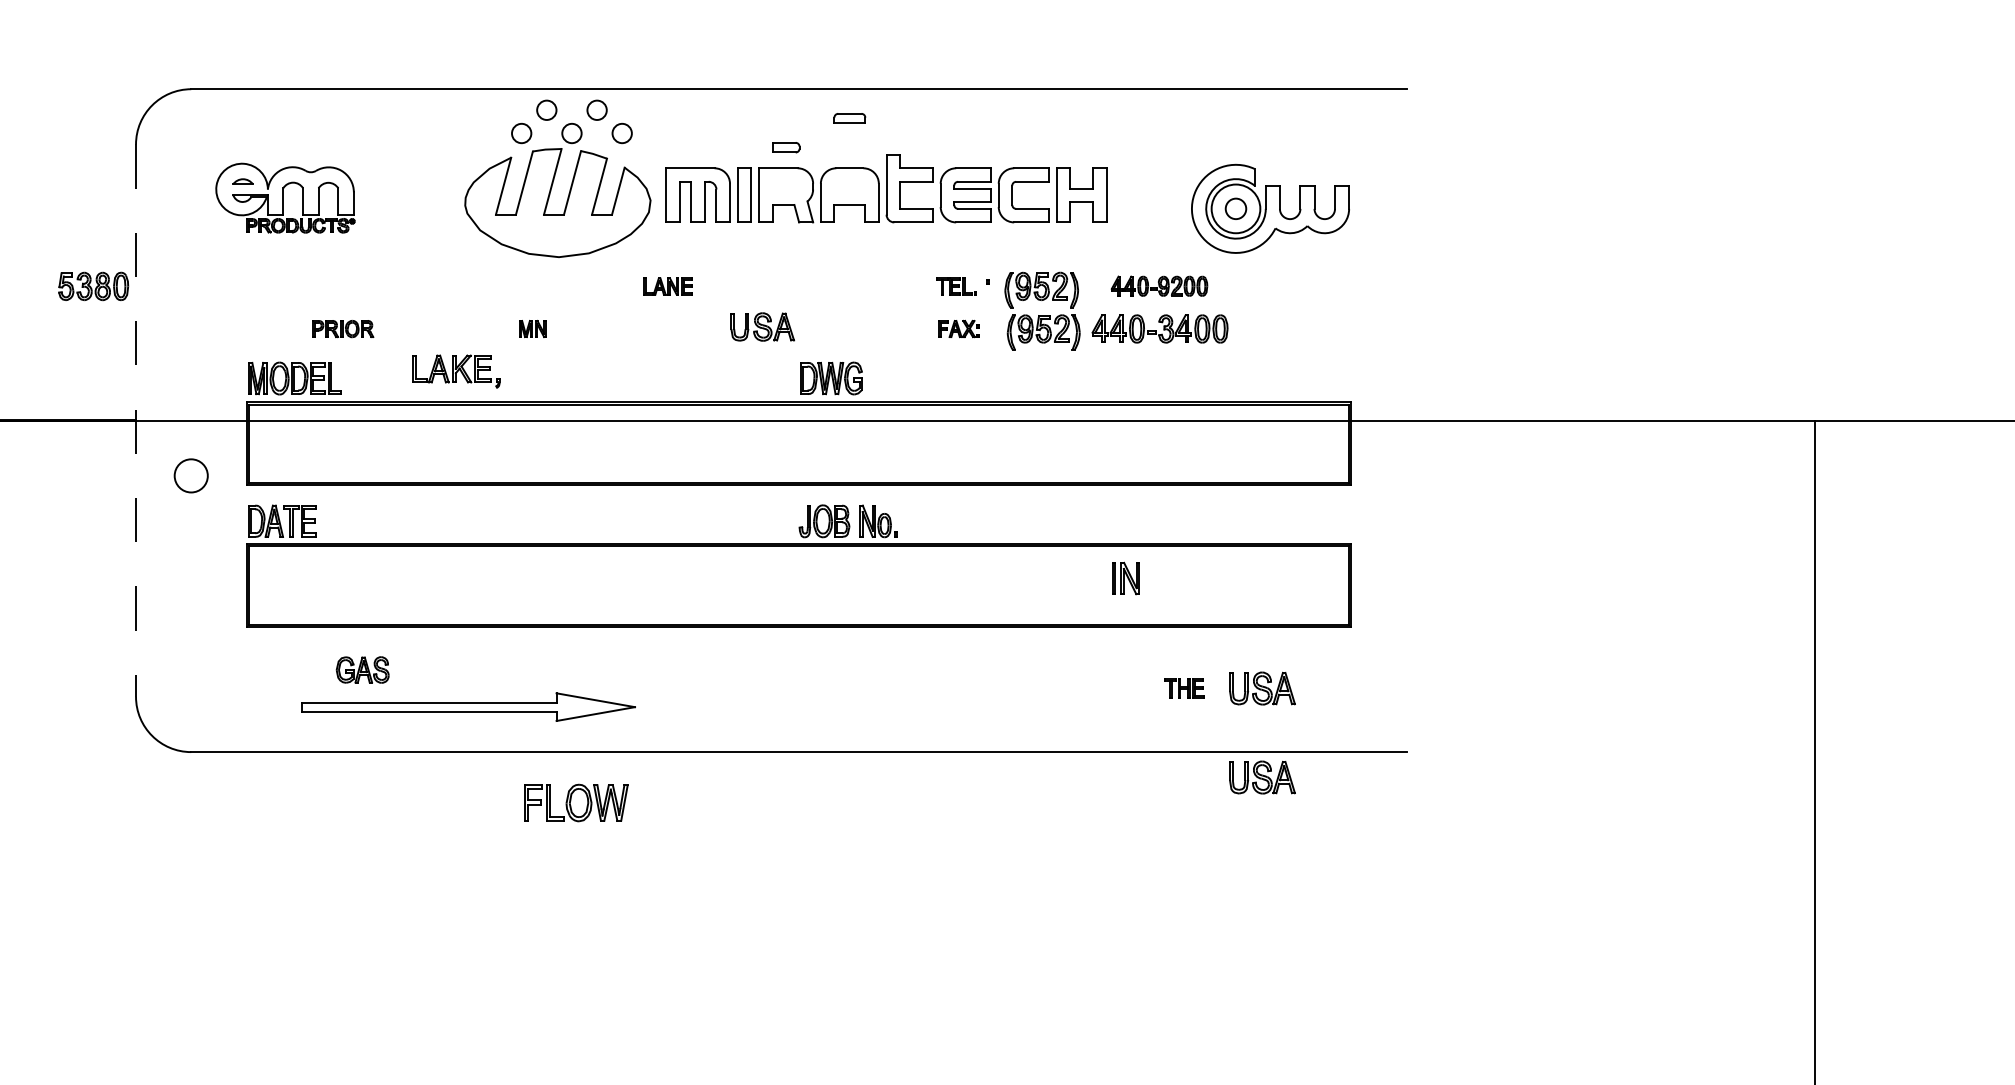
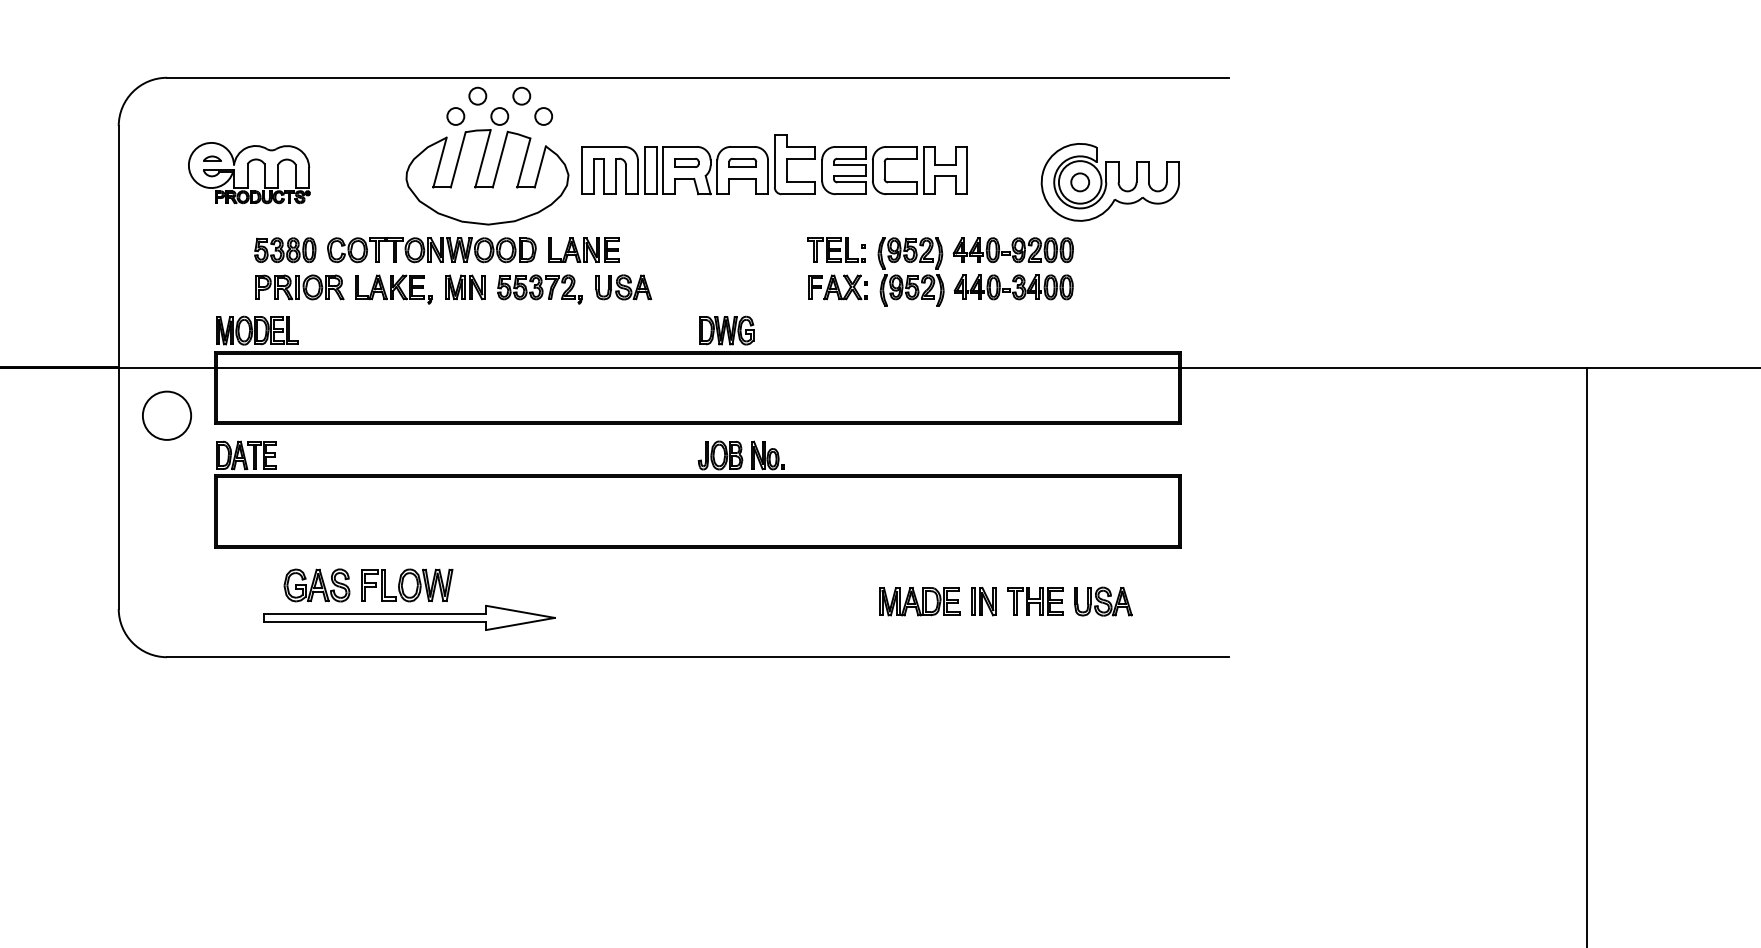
part: (849, 118) -> (742, 162), moved
part: (786, 147) -> (687, 162), moved
part: (1159, 285) -> (1013, 249), size x1.43
part: (93, 286) -> (285, 250), moved
part: (494, 286) -> (432, 250), added
part: (667, 286) -> (583, 250), size x1.67
part: (956, 286) -> (835, 250), size x1.67
part: (762, 326) -> (623, 286), moved
part: (343, 328) -> (300, 286), size x1.67
part: (532, 328) -> (465, 286), size x1.67
part: (958, 328) -> (837, 286), size x1.67
part: (617, 331) -> (539, 289), added
part: (456, 371) -> (393, 289), moved
line: (136, 421) -> (119, 368), dashed -> solid
circle: (190, 475) -> (166, 415), size x1.67
part: (1125, 578) -> (983, 601), moved
part: (362, 669) -> (316, 585), size x1.43
part: (1052, 688) -> (919, 601), added
part: (1184, 688) -> (1035, 601), size x1.67
part: (1262, 777) -> (1103, 679), removed
part: (576, 802) -> (407, 585), moved

